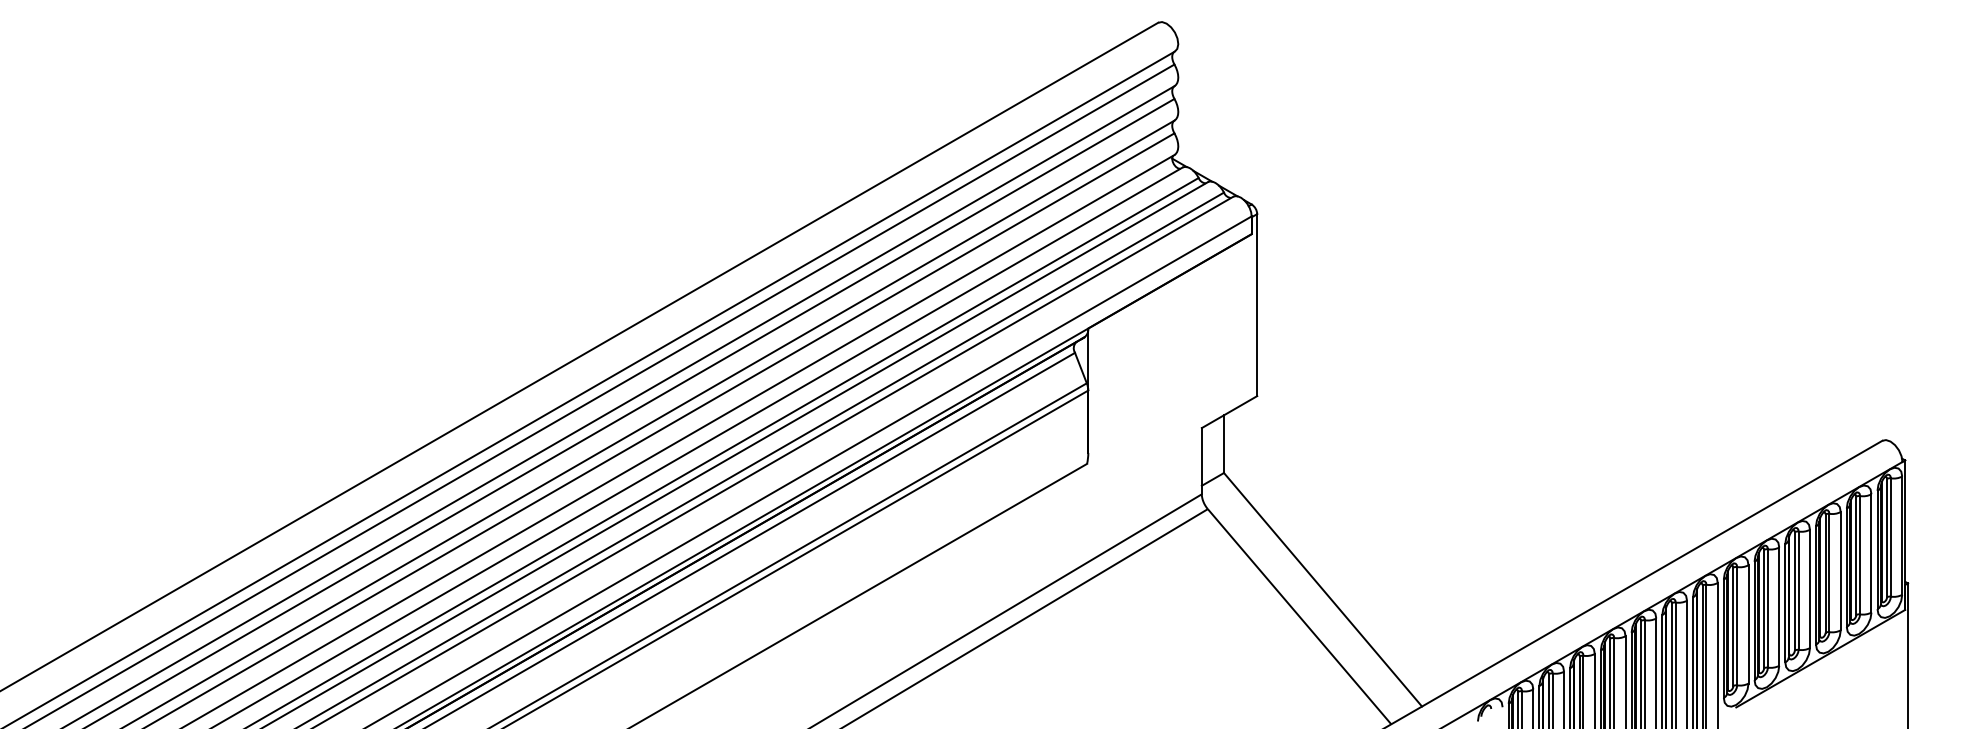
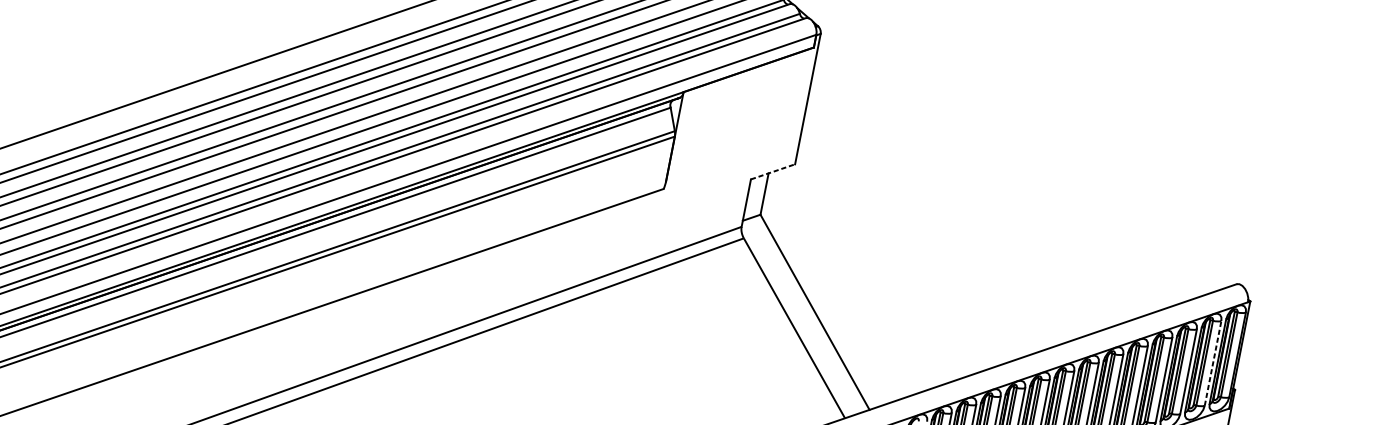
line: (1229, 412) -> (772, 172), solid -> dashed
line: (1871, 552) -> (1213, 362), solid -> dashed

